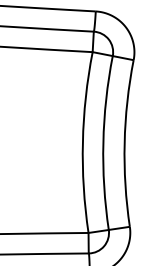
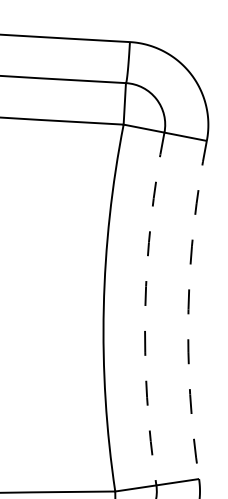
arc: (103, 142) -> (145, 307), solid -> dashed
arc: (124, 143) -> (188, 309), solid -> dashed

